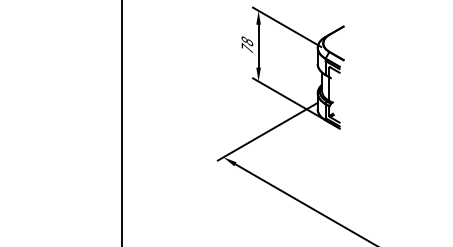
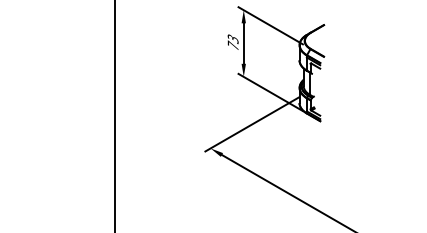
text: (247, 41) -> (233, 39), 78 -> 73

